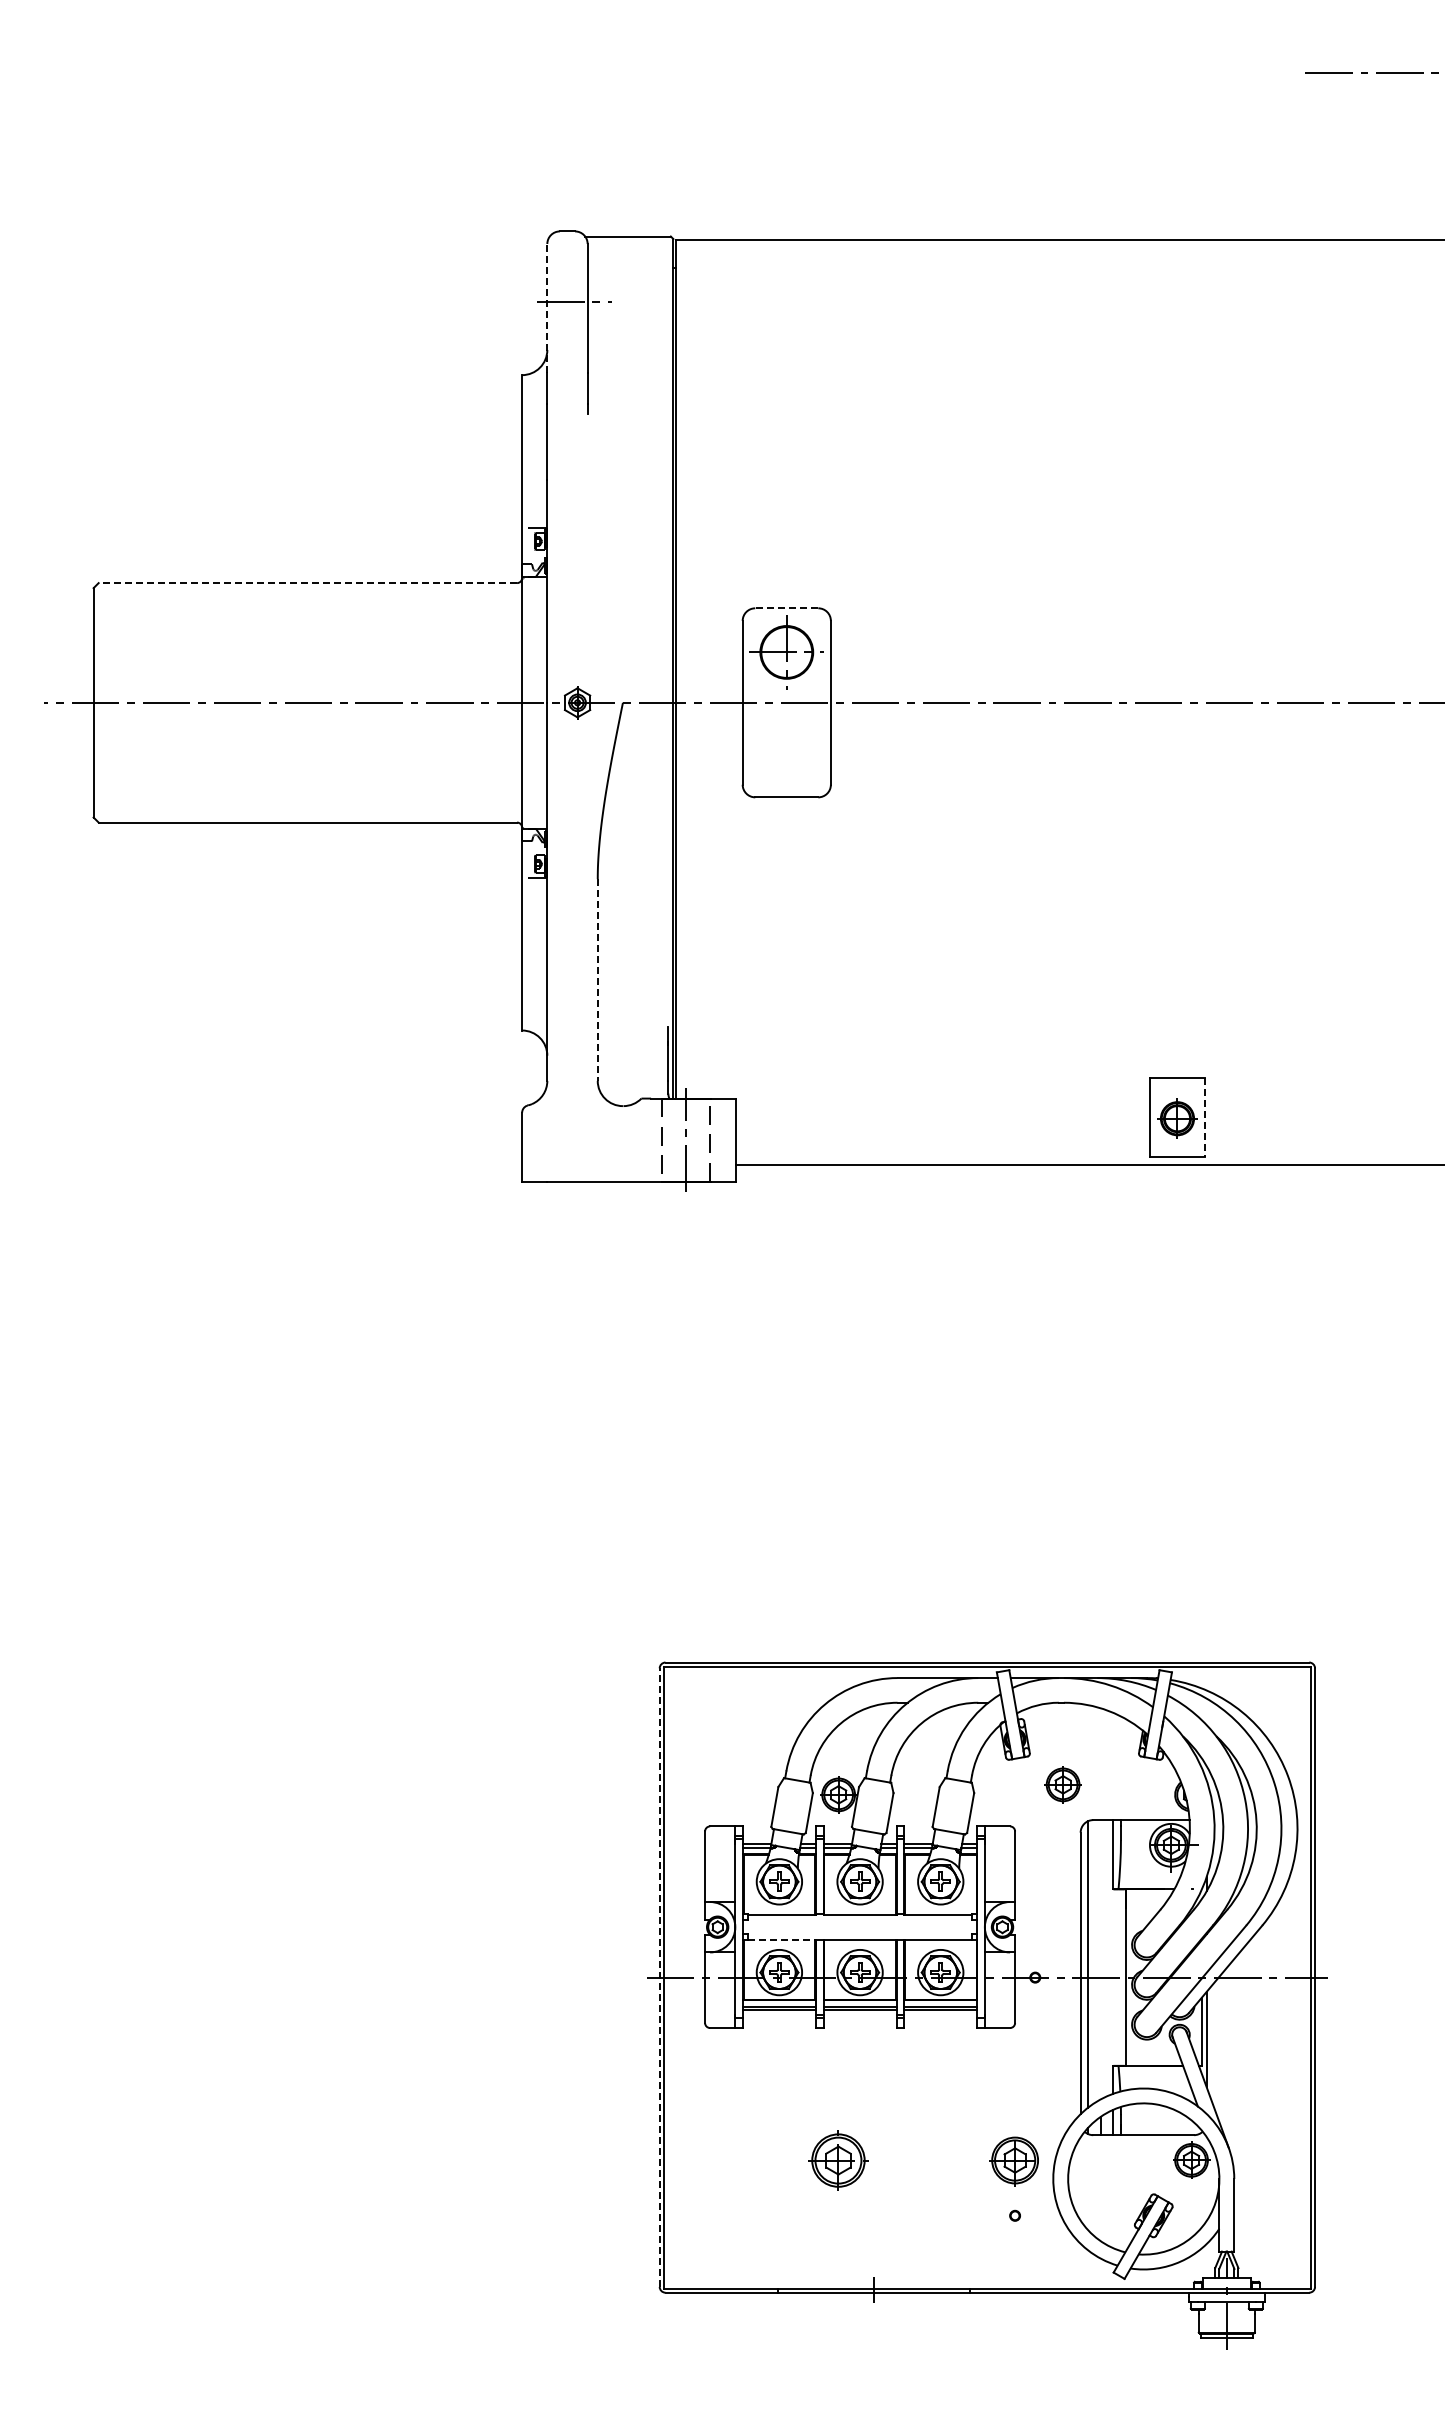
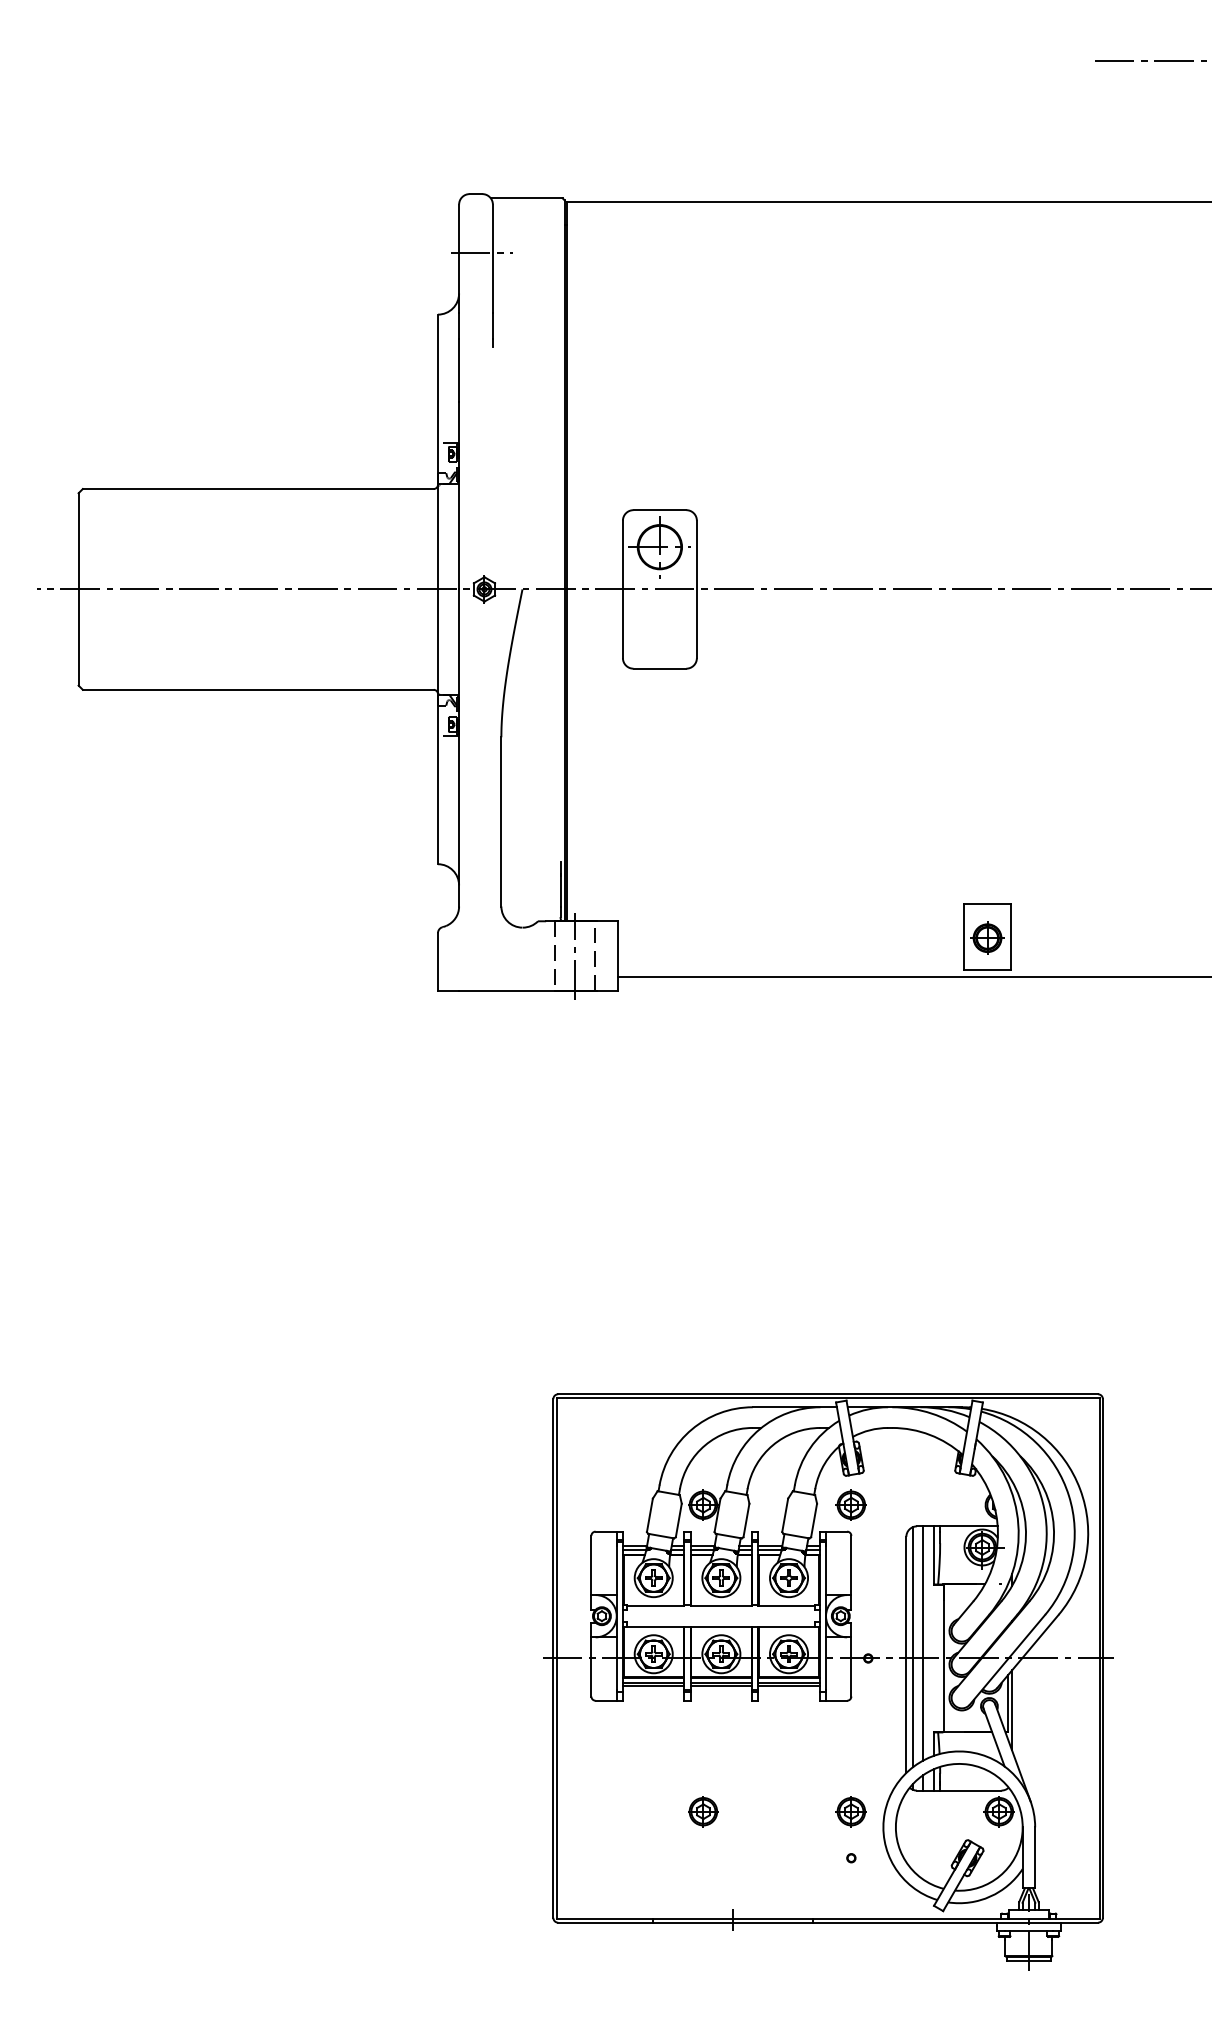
line: (547, 308) -> (459, 258), dashed -> solid
line: (307, 583) -> (257, 489), dashed -> solid
line: (786, 608) -> (659, 510), dashed -> solid
line: (597, 980) -> (501, 822), dashed -> solid
line: (1205, 1117) -> (1011, 937), dashed -> solid
part: (1062, 1784) -> (850, 1504), moved
line: (782, 1939) -> (656, 1626), dashed -> solid
line: (1100, 1959) -> (922, 1643), added
line: (659, 1977) -> (553, 1658), dashed -> solid
part: (838, 2159) -> (703, 1810), size x0.62
part: (1014, 2159) -> (850, 1810), size x0.71

